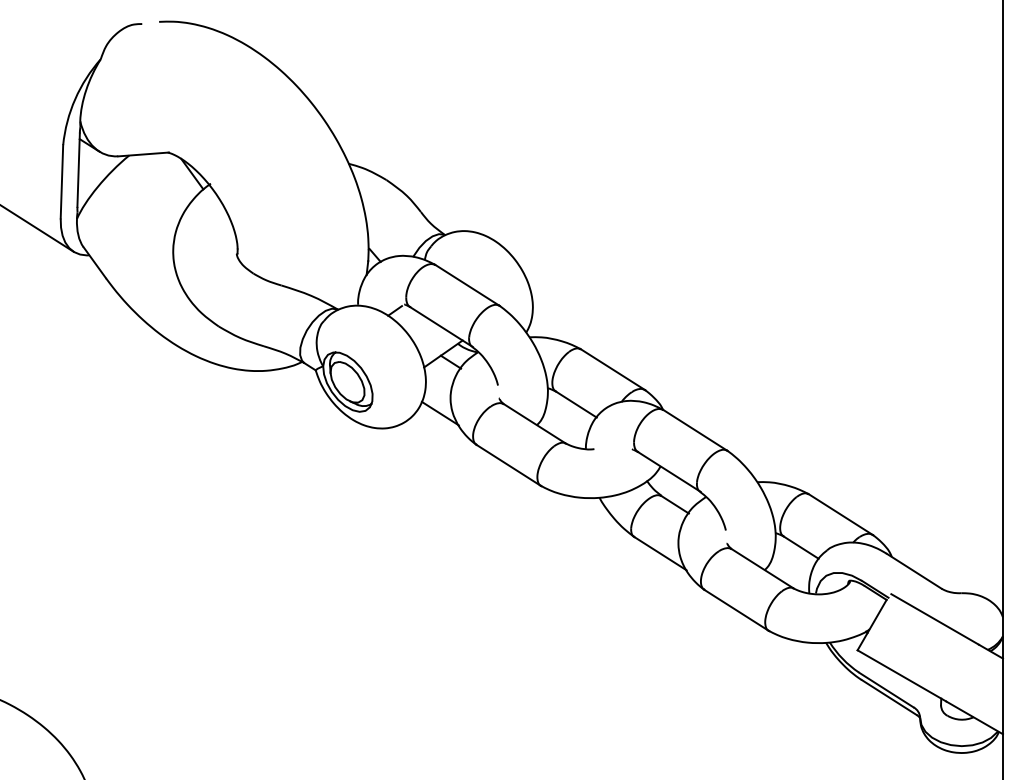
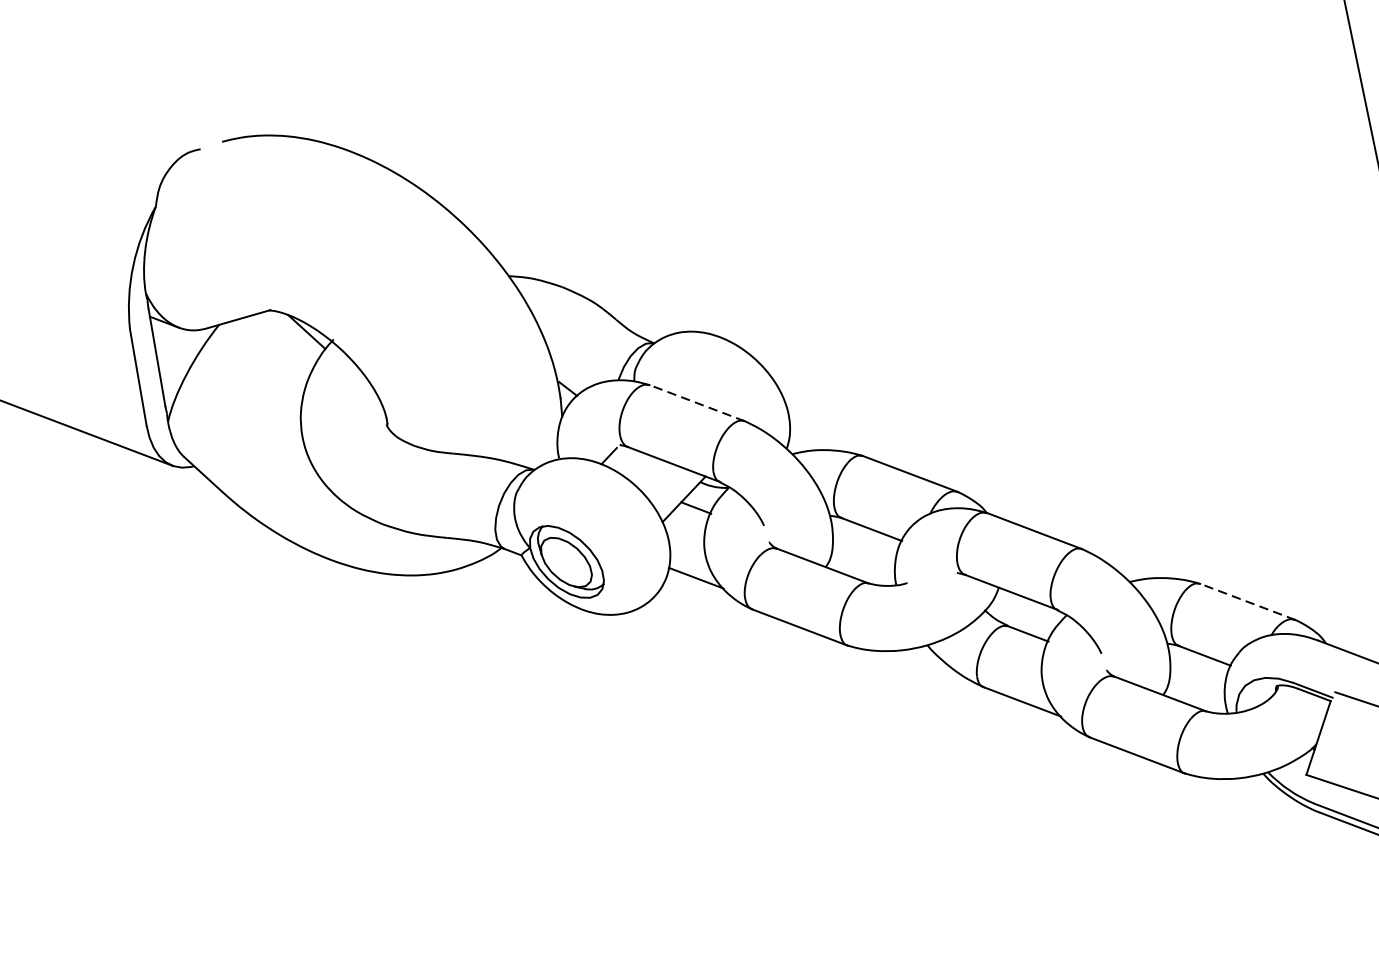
line: (467, 285) -> (697, 403), solid -> dashed
line: (840, 514) -> (1247, 601), solid -> dashed

